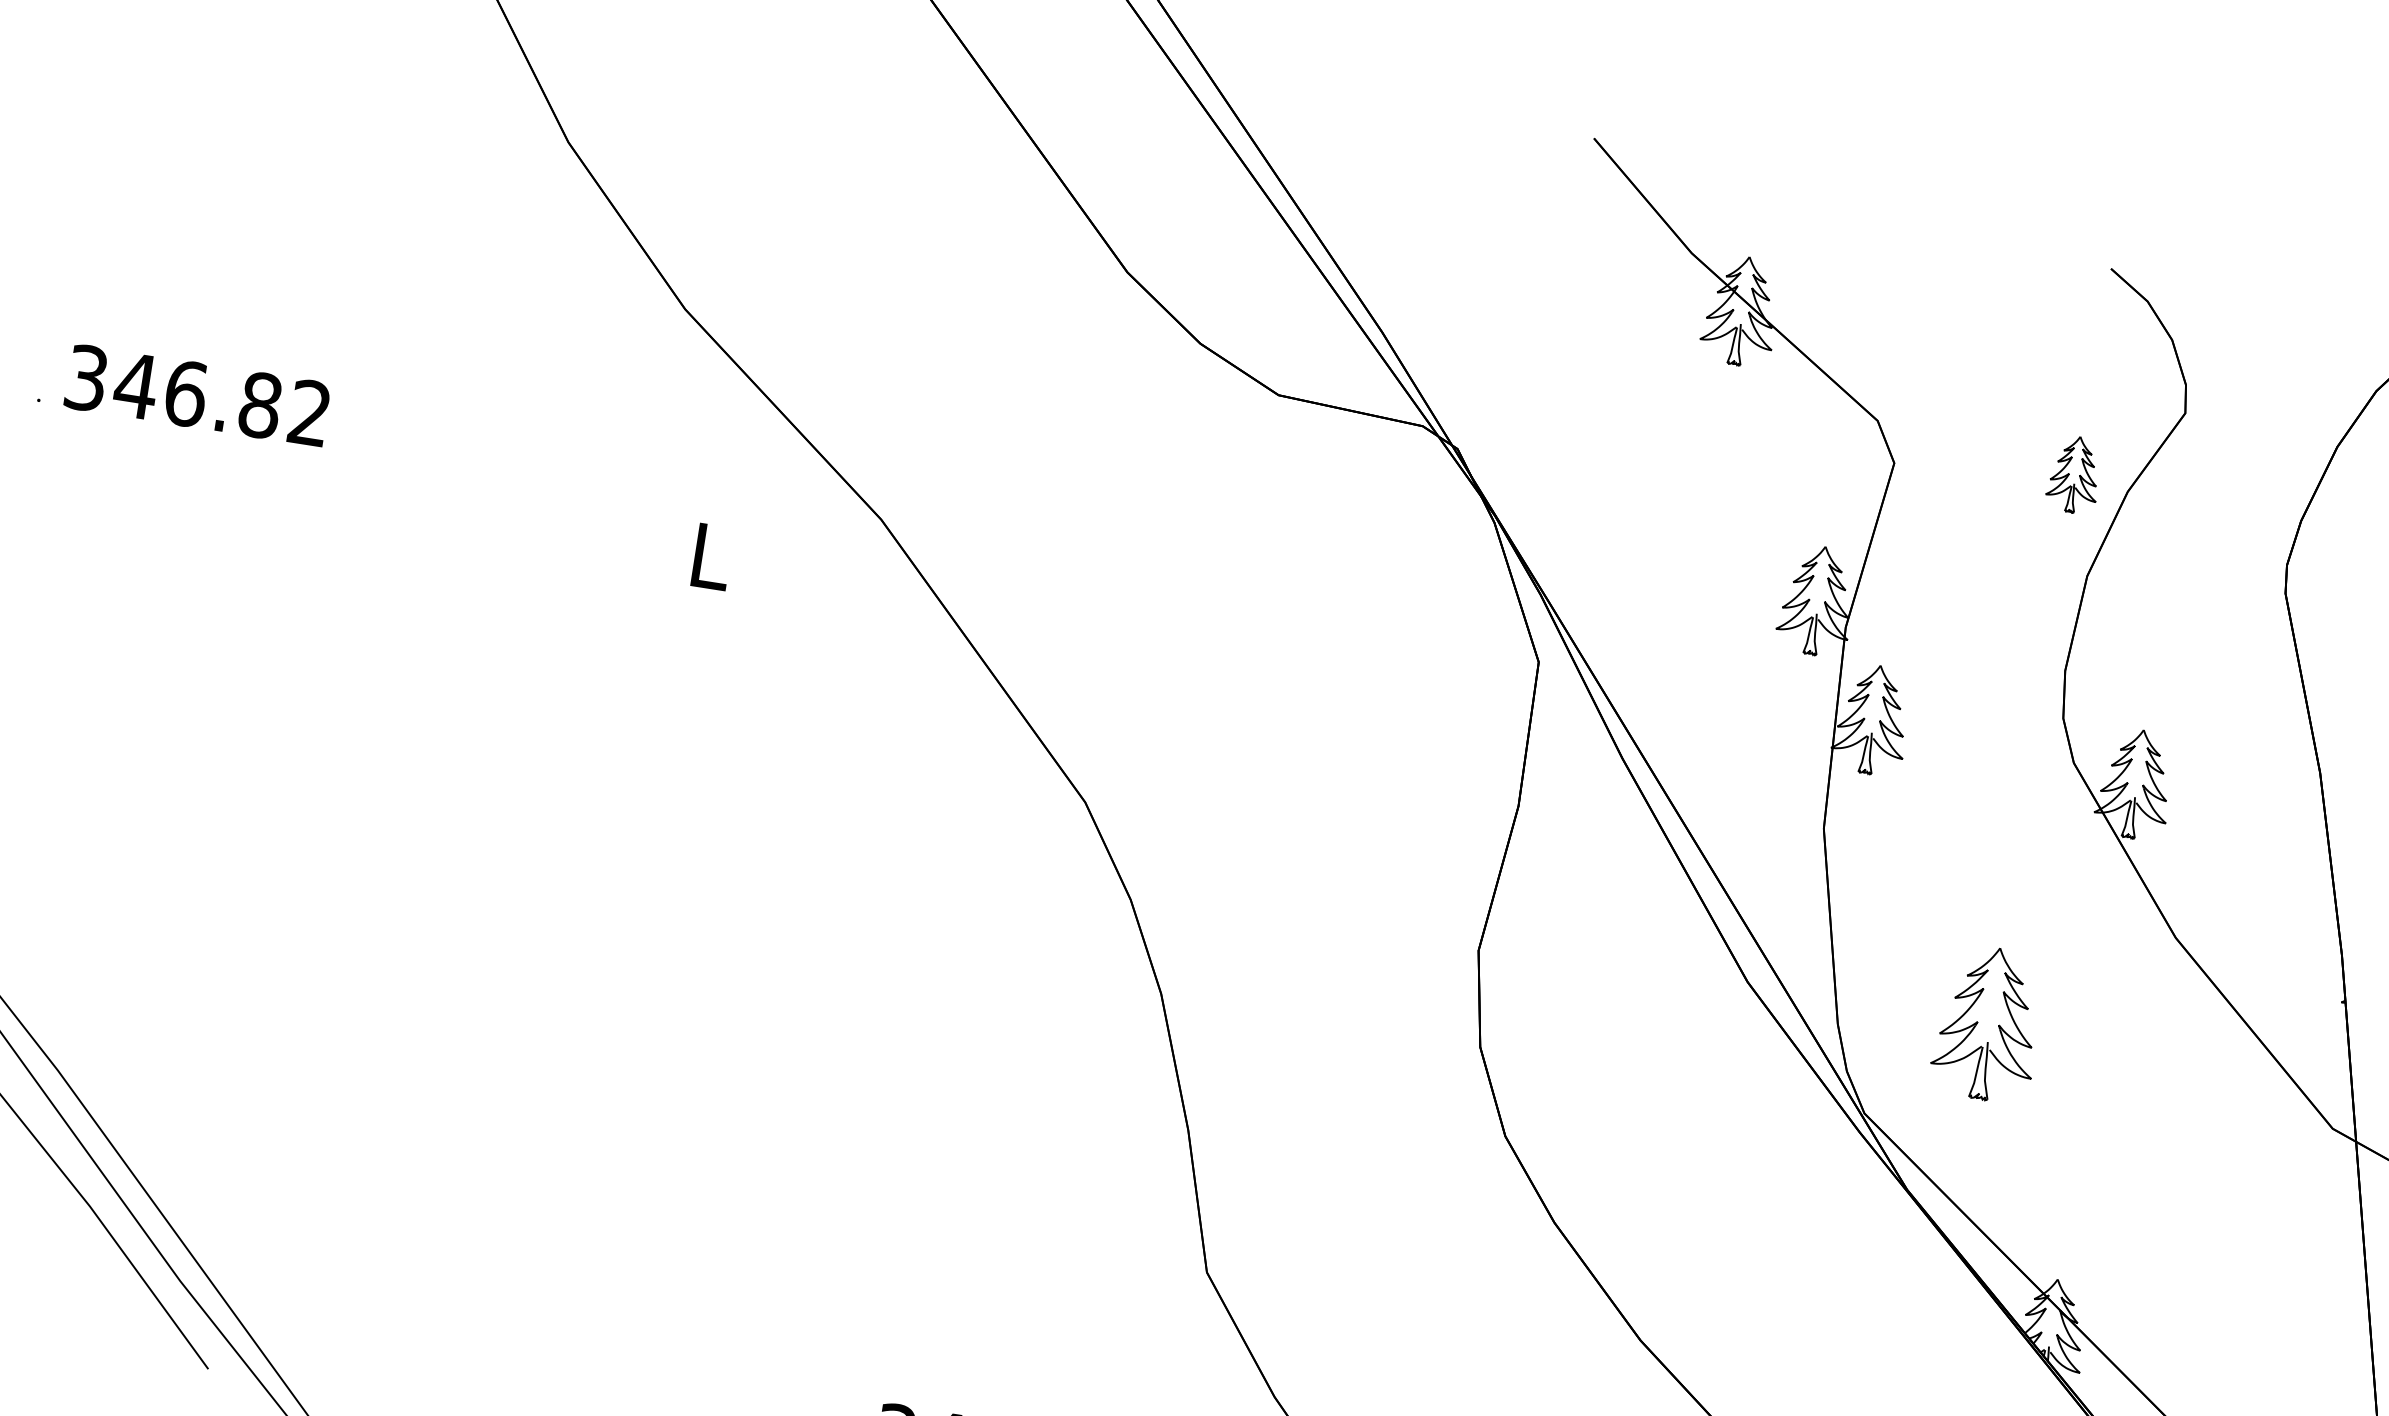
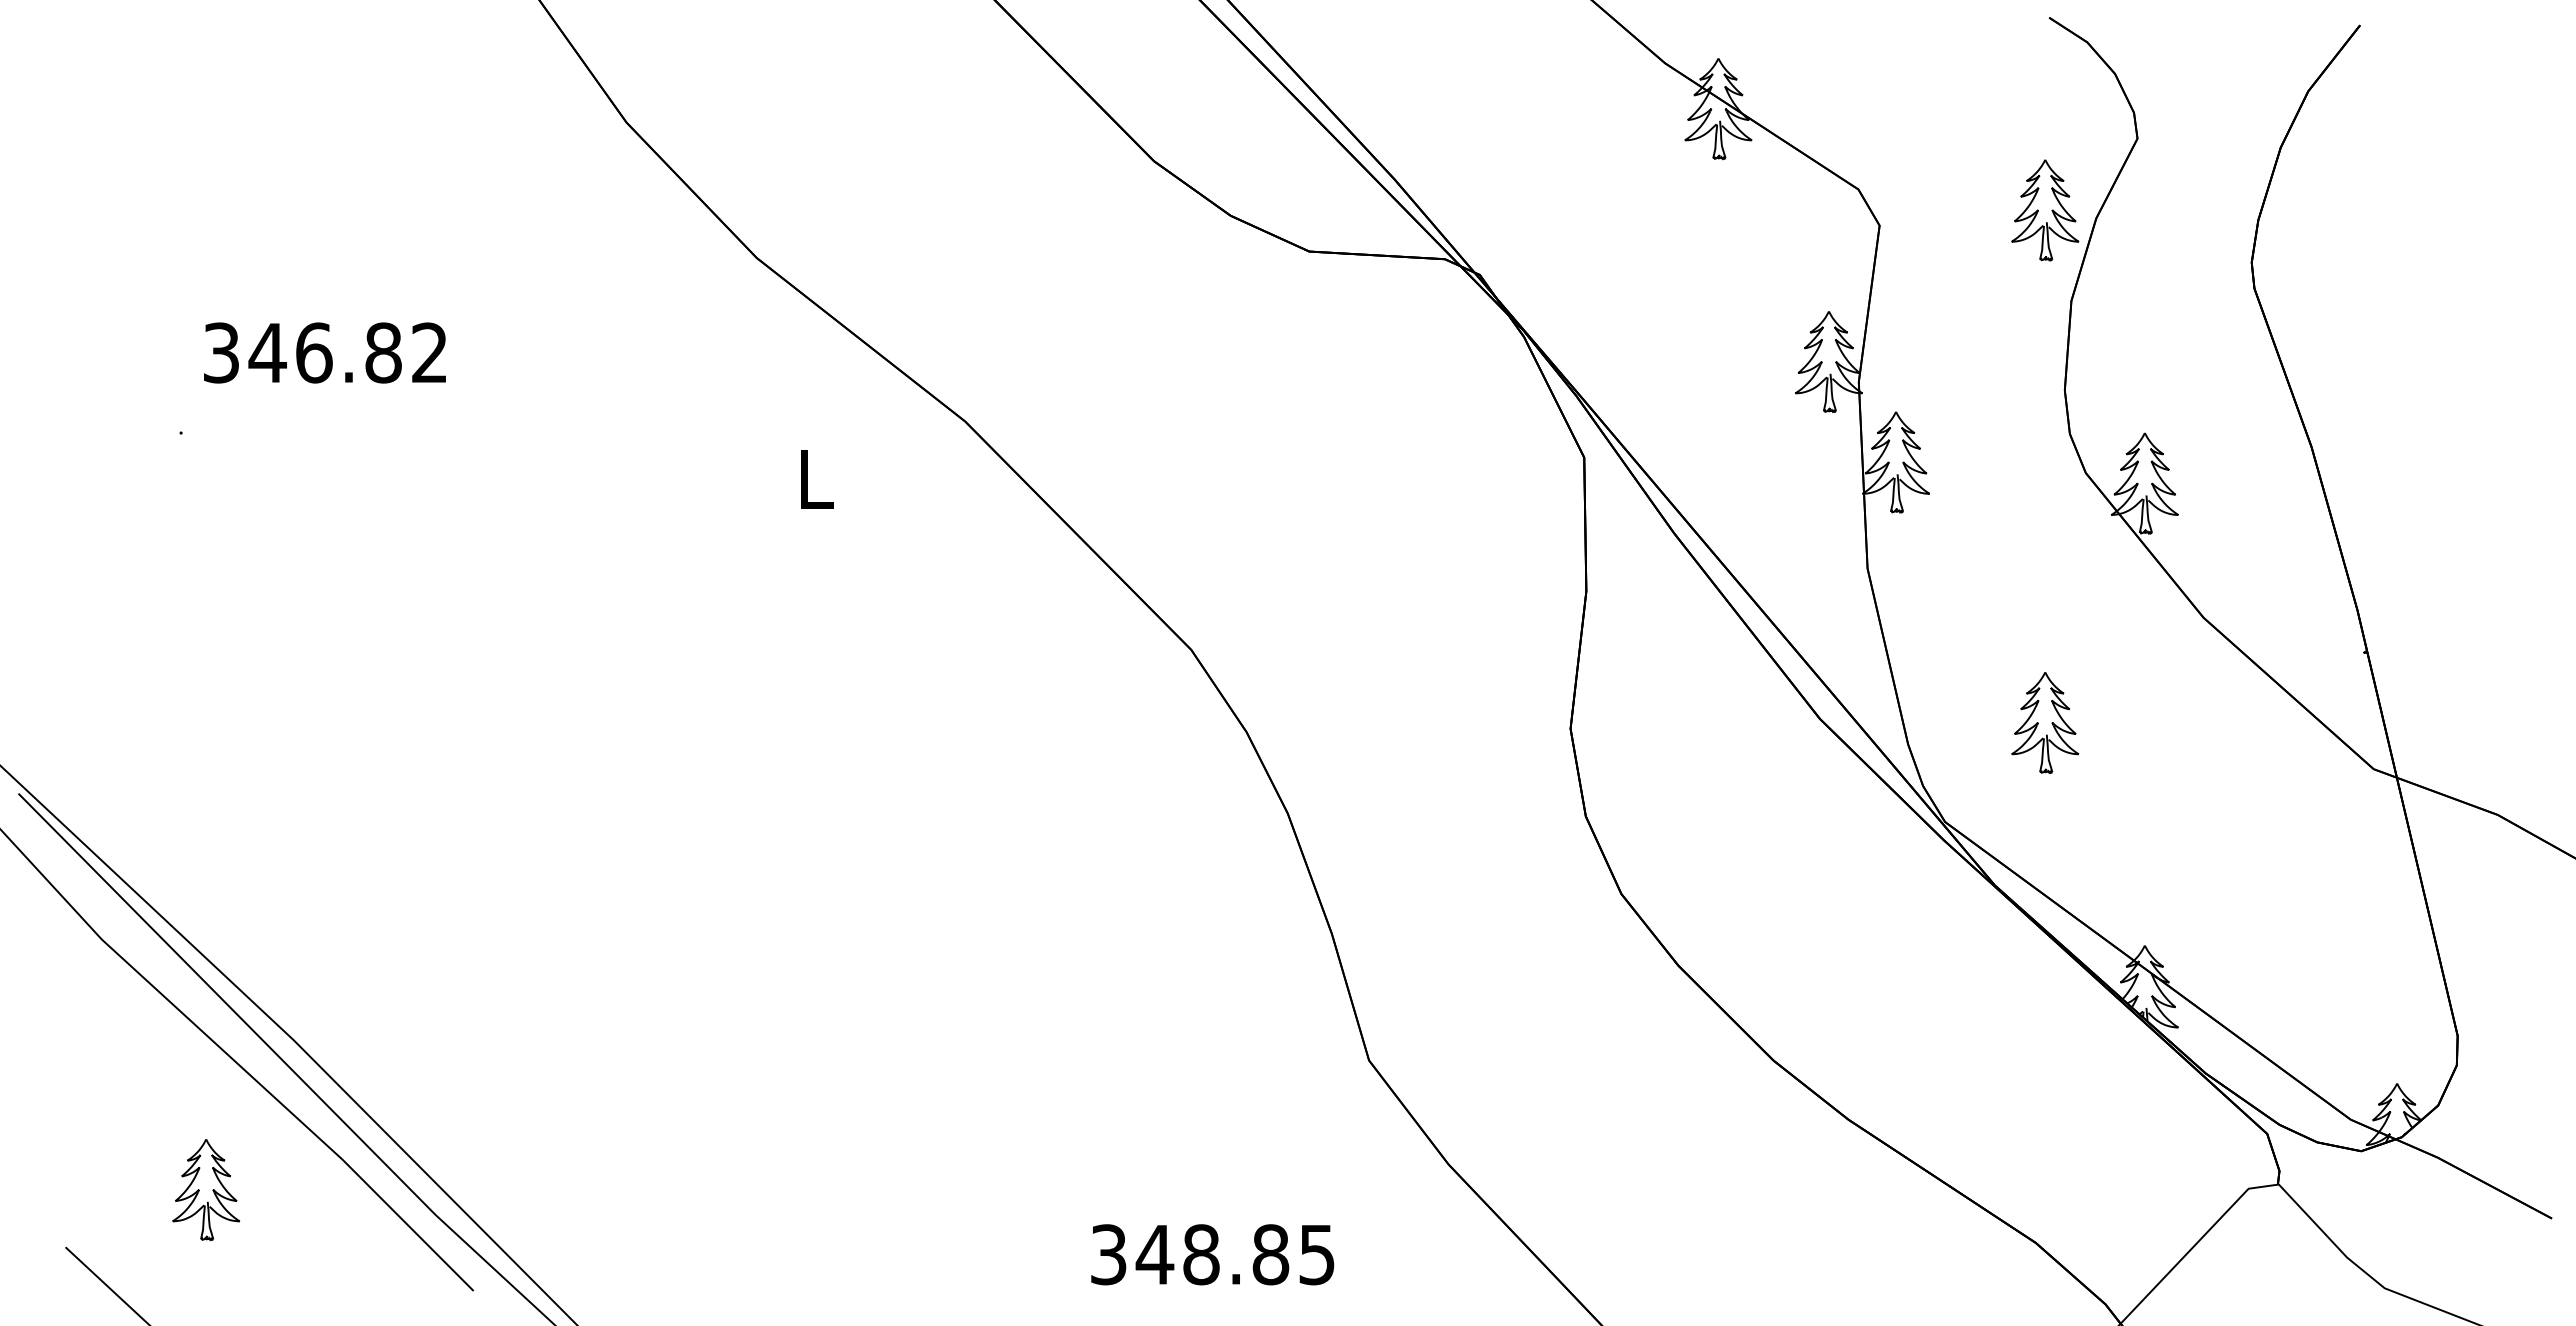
text: (197, 394) -> (324, 352), moved
part: (2074, 474) -> (2045, 210), size x1.43
part: (1988, 1023) -> (2045, 722), size x0.71

